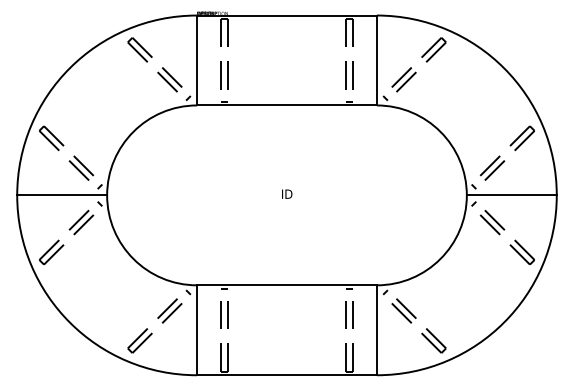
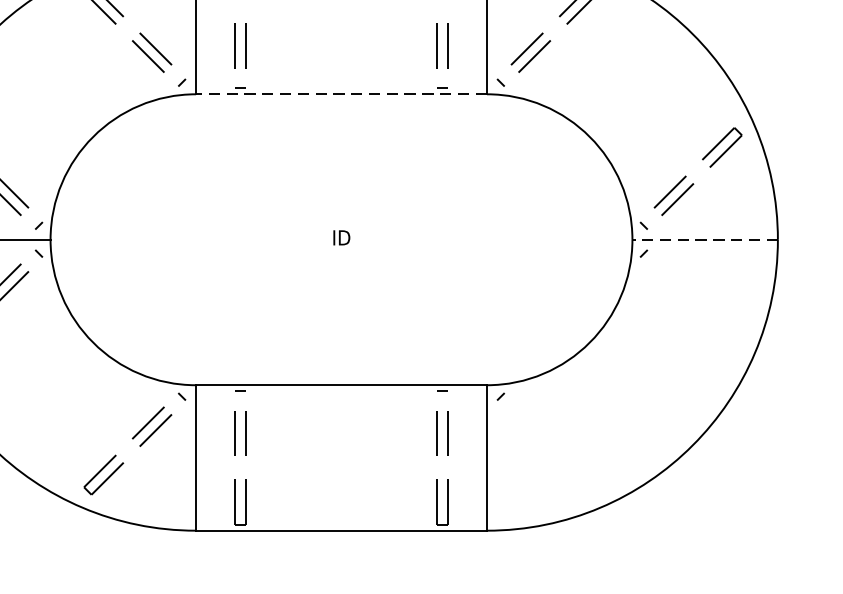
line: (286, 105) -> (340, 94), solid -> dashed
line: (511, 195) -> (704, 239), solid -> dashed
part: (504, 230) -> (693, 296), removed
part: (412, 322) -> (544, 445), removed

